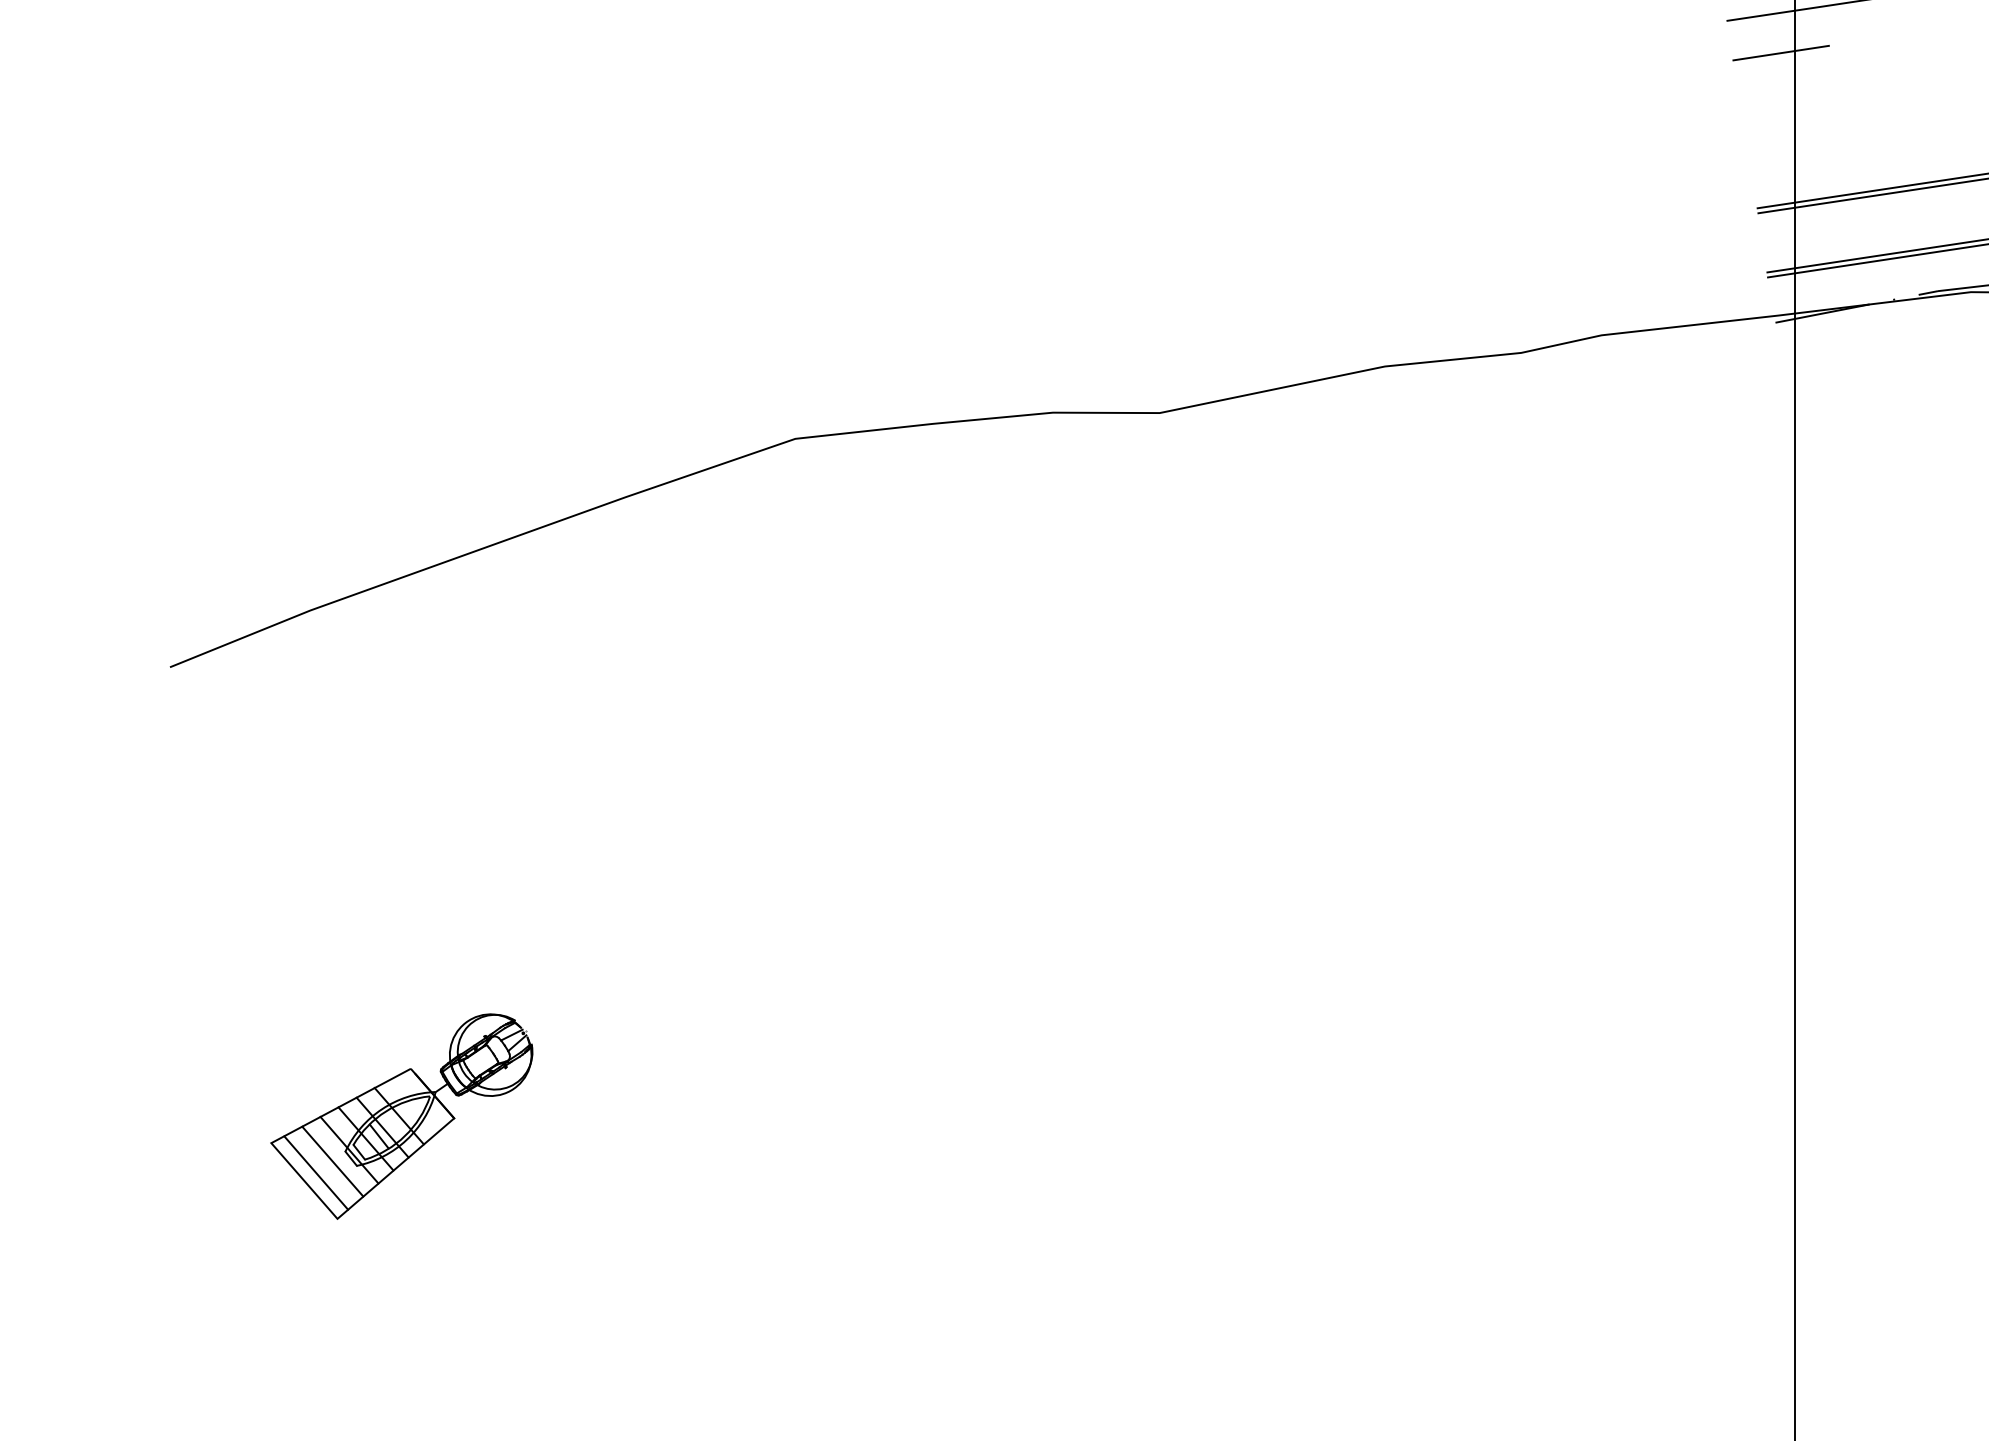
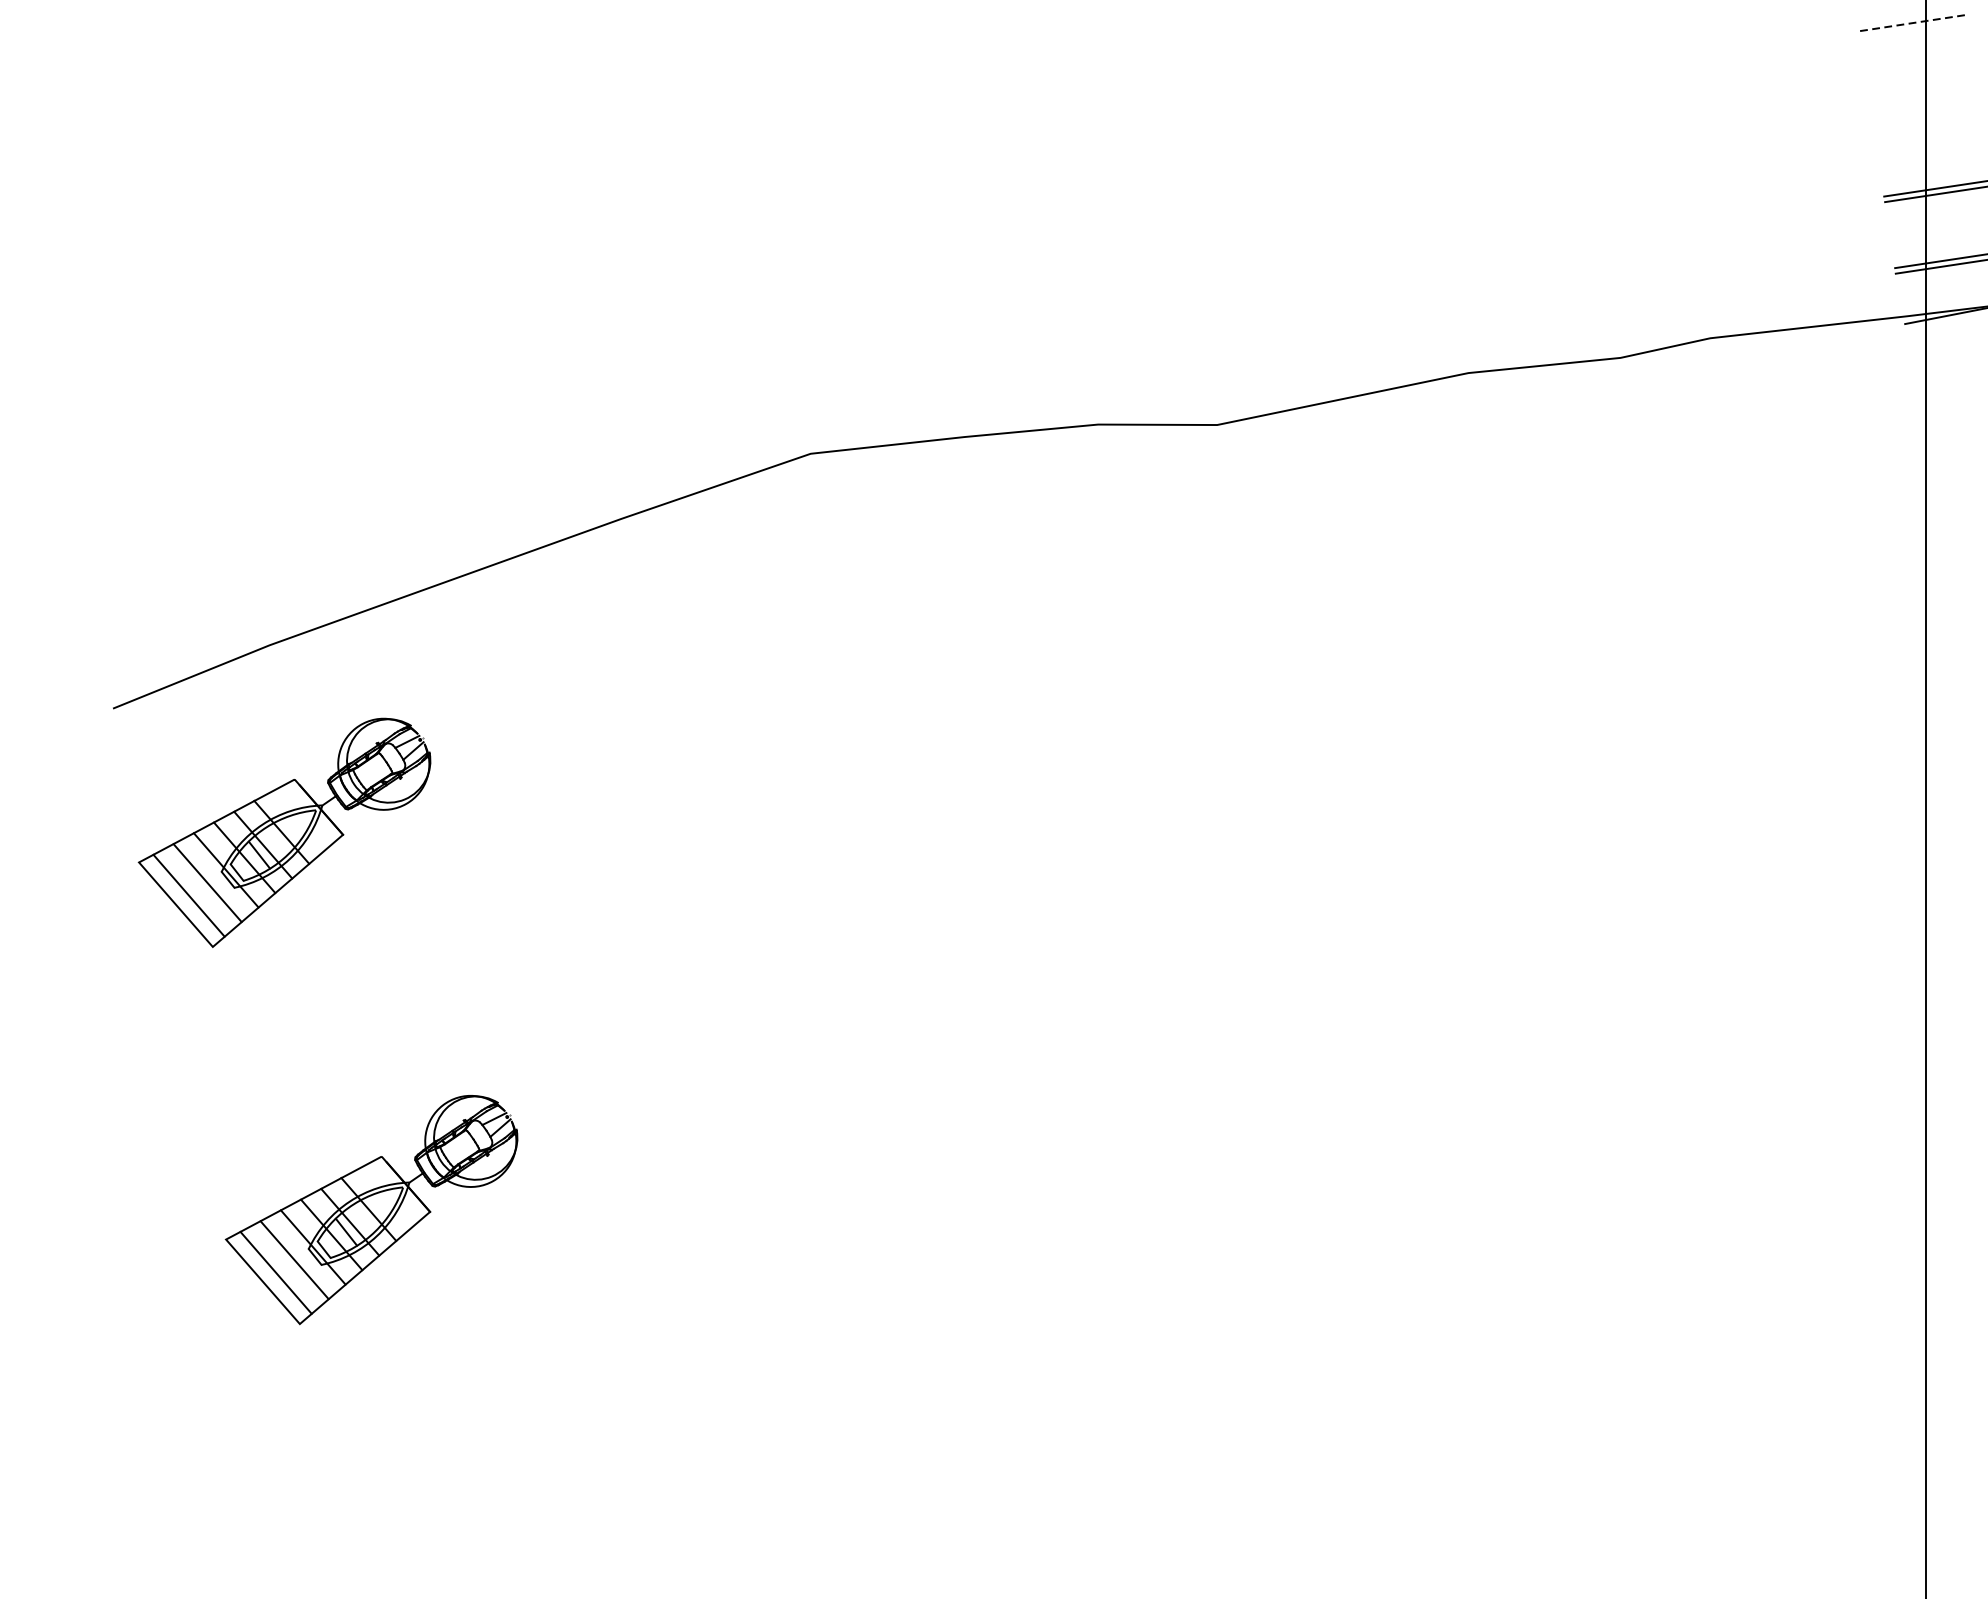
line: (1780, 53) -> (1909, 23), solid -> dashed
part: (323, 778) -> (284, 832), added

